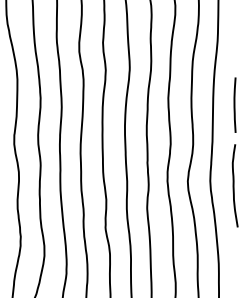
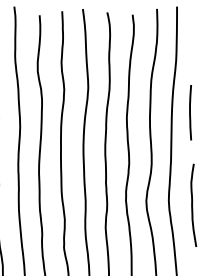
line: (234, 104) -> (190, 112), moved

